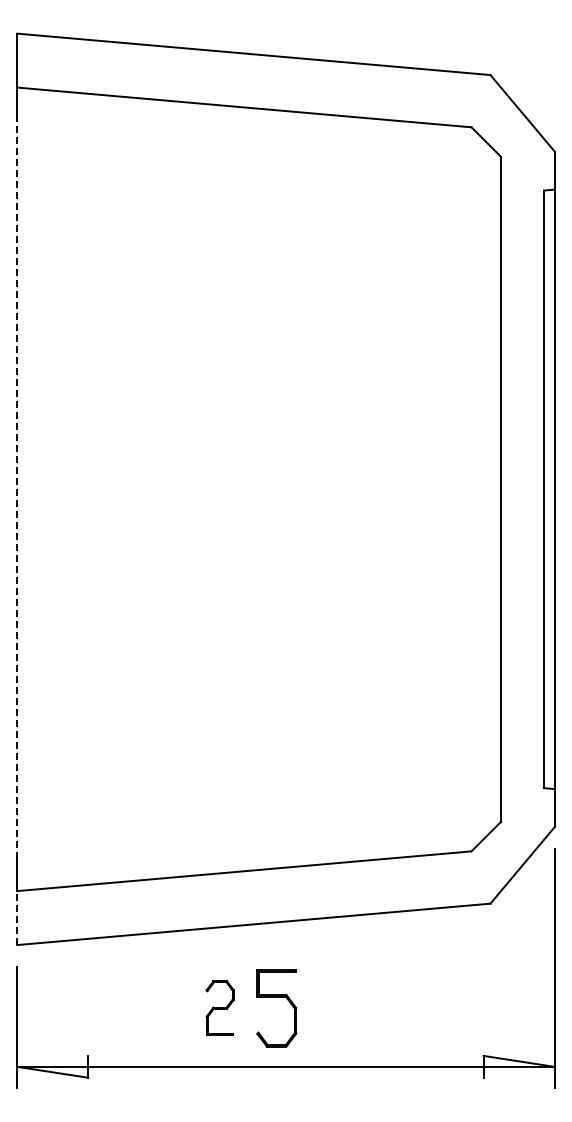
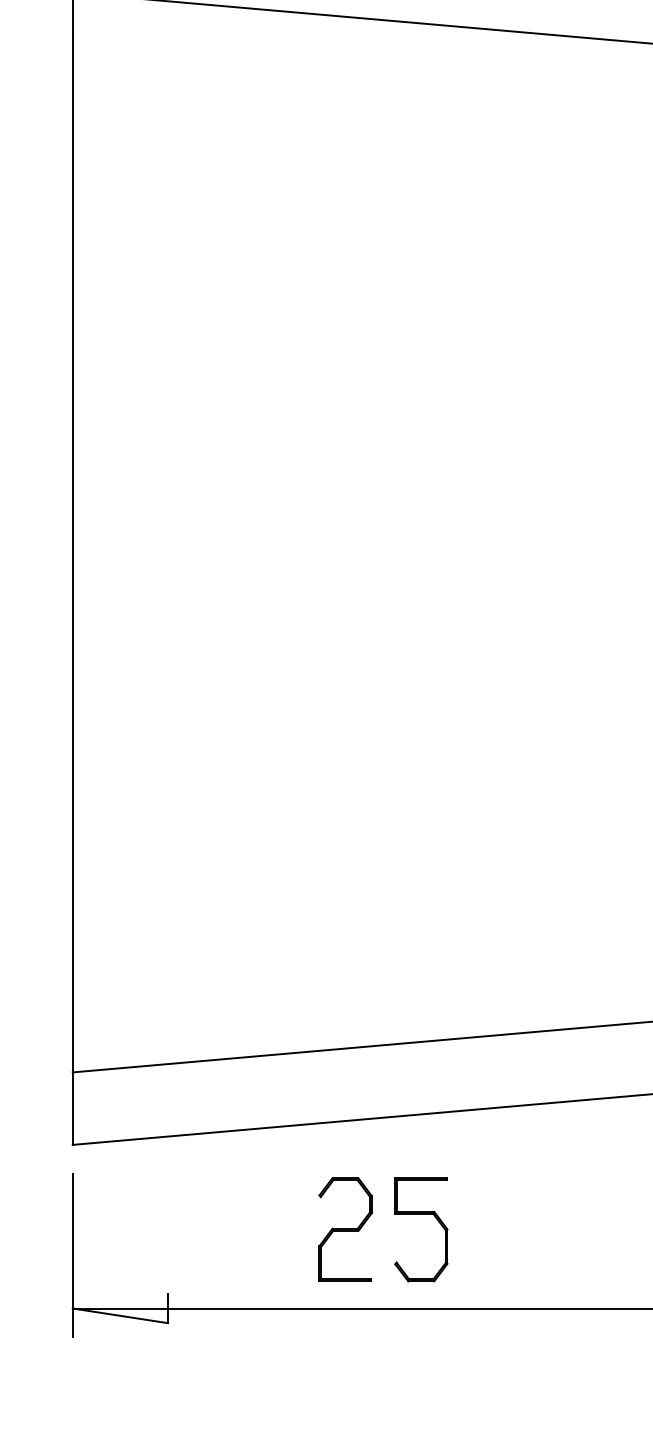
line: (17, 489) -> (73, 532), dashed -> solid
line: (17, 918) -> (73, 1109), dashed -> solid
part: (219, 1007) -> (344, 1228), size x1.43

